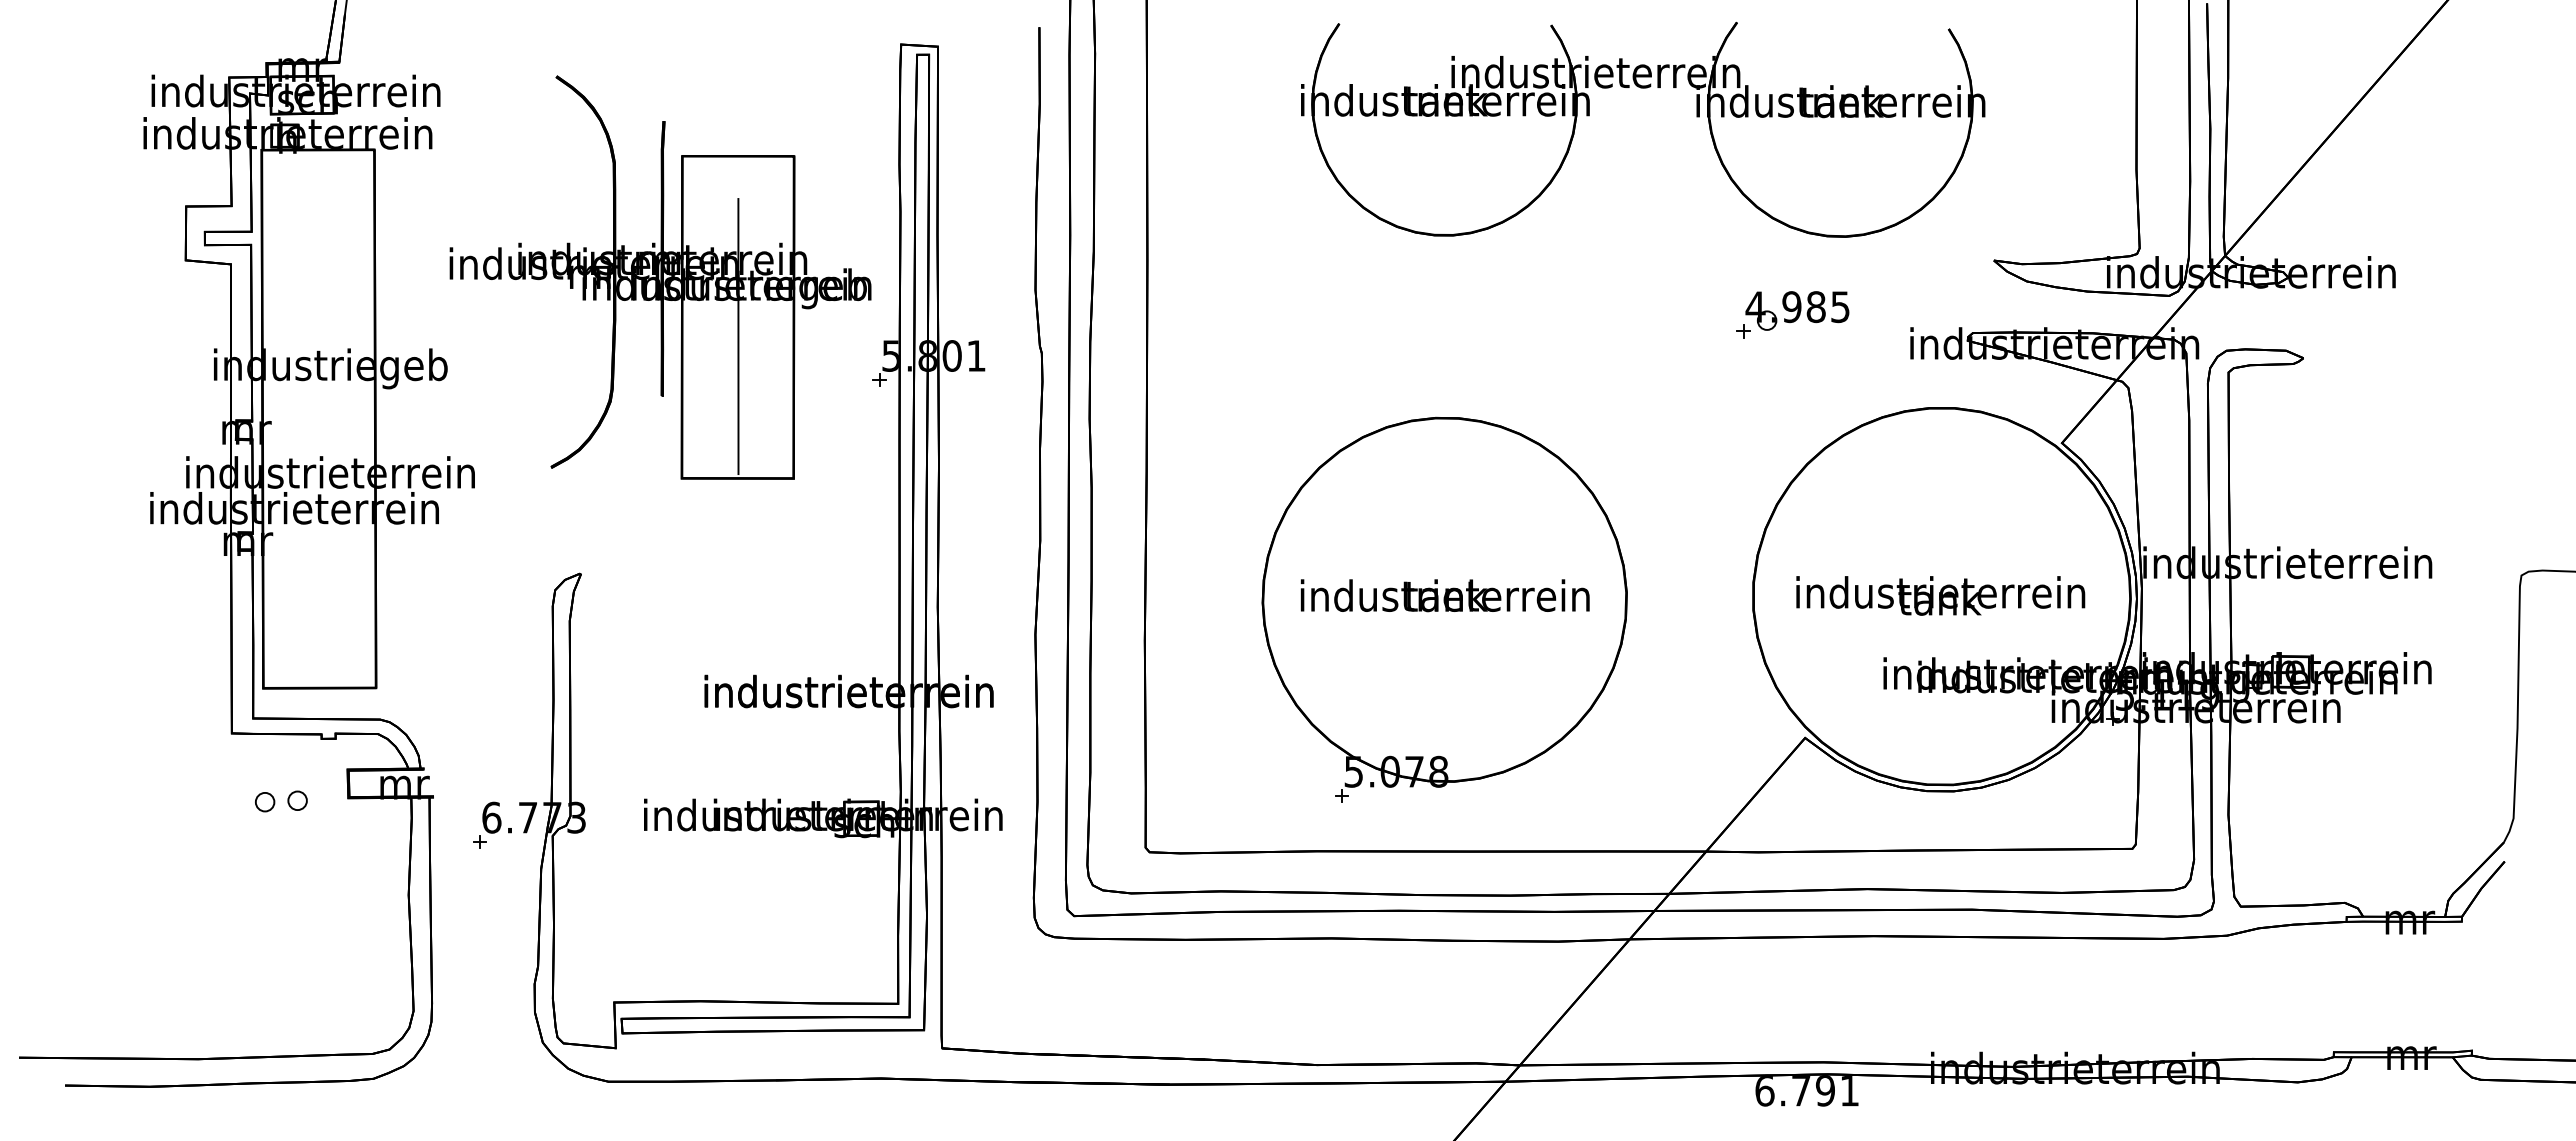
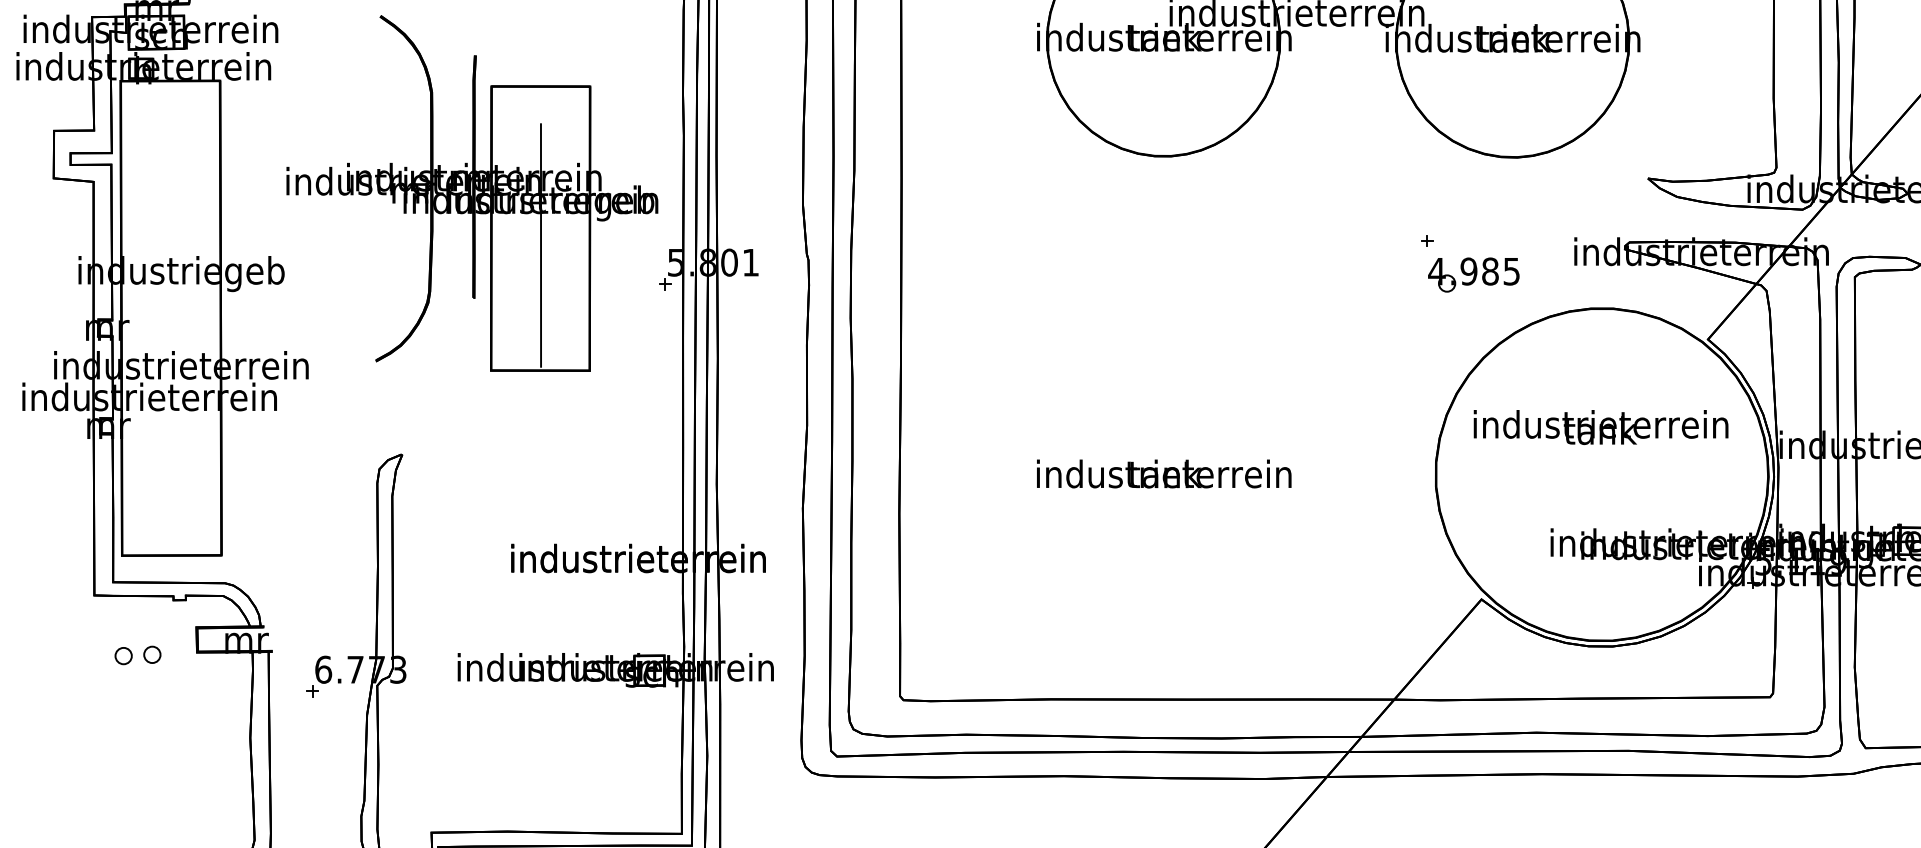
part: (1797, 310) -> (1473, 274), moved
text: (1940, 595) -> (1600, 427), moved
part: (1444, 609) -> (1163, 486), removed

